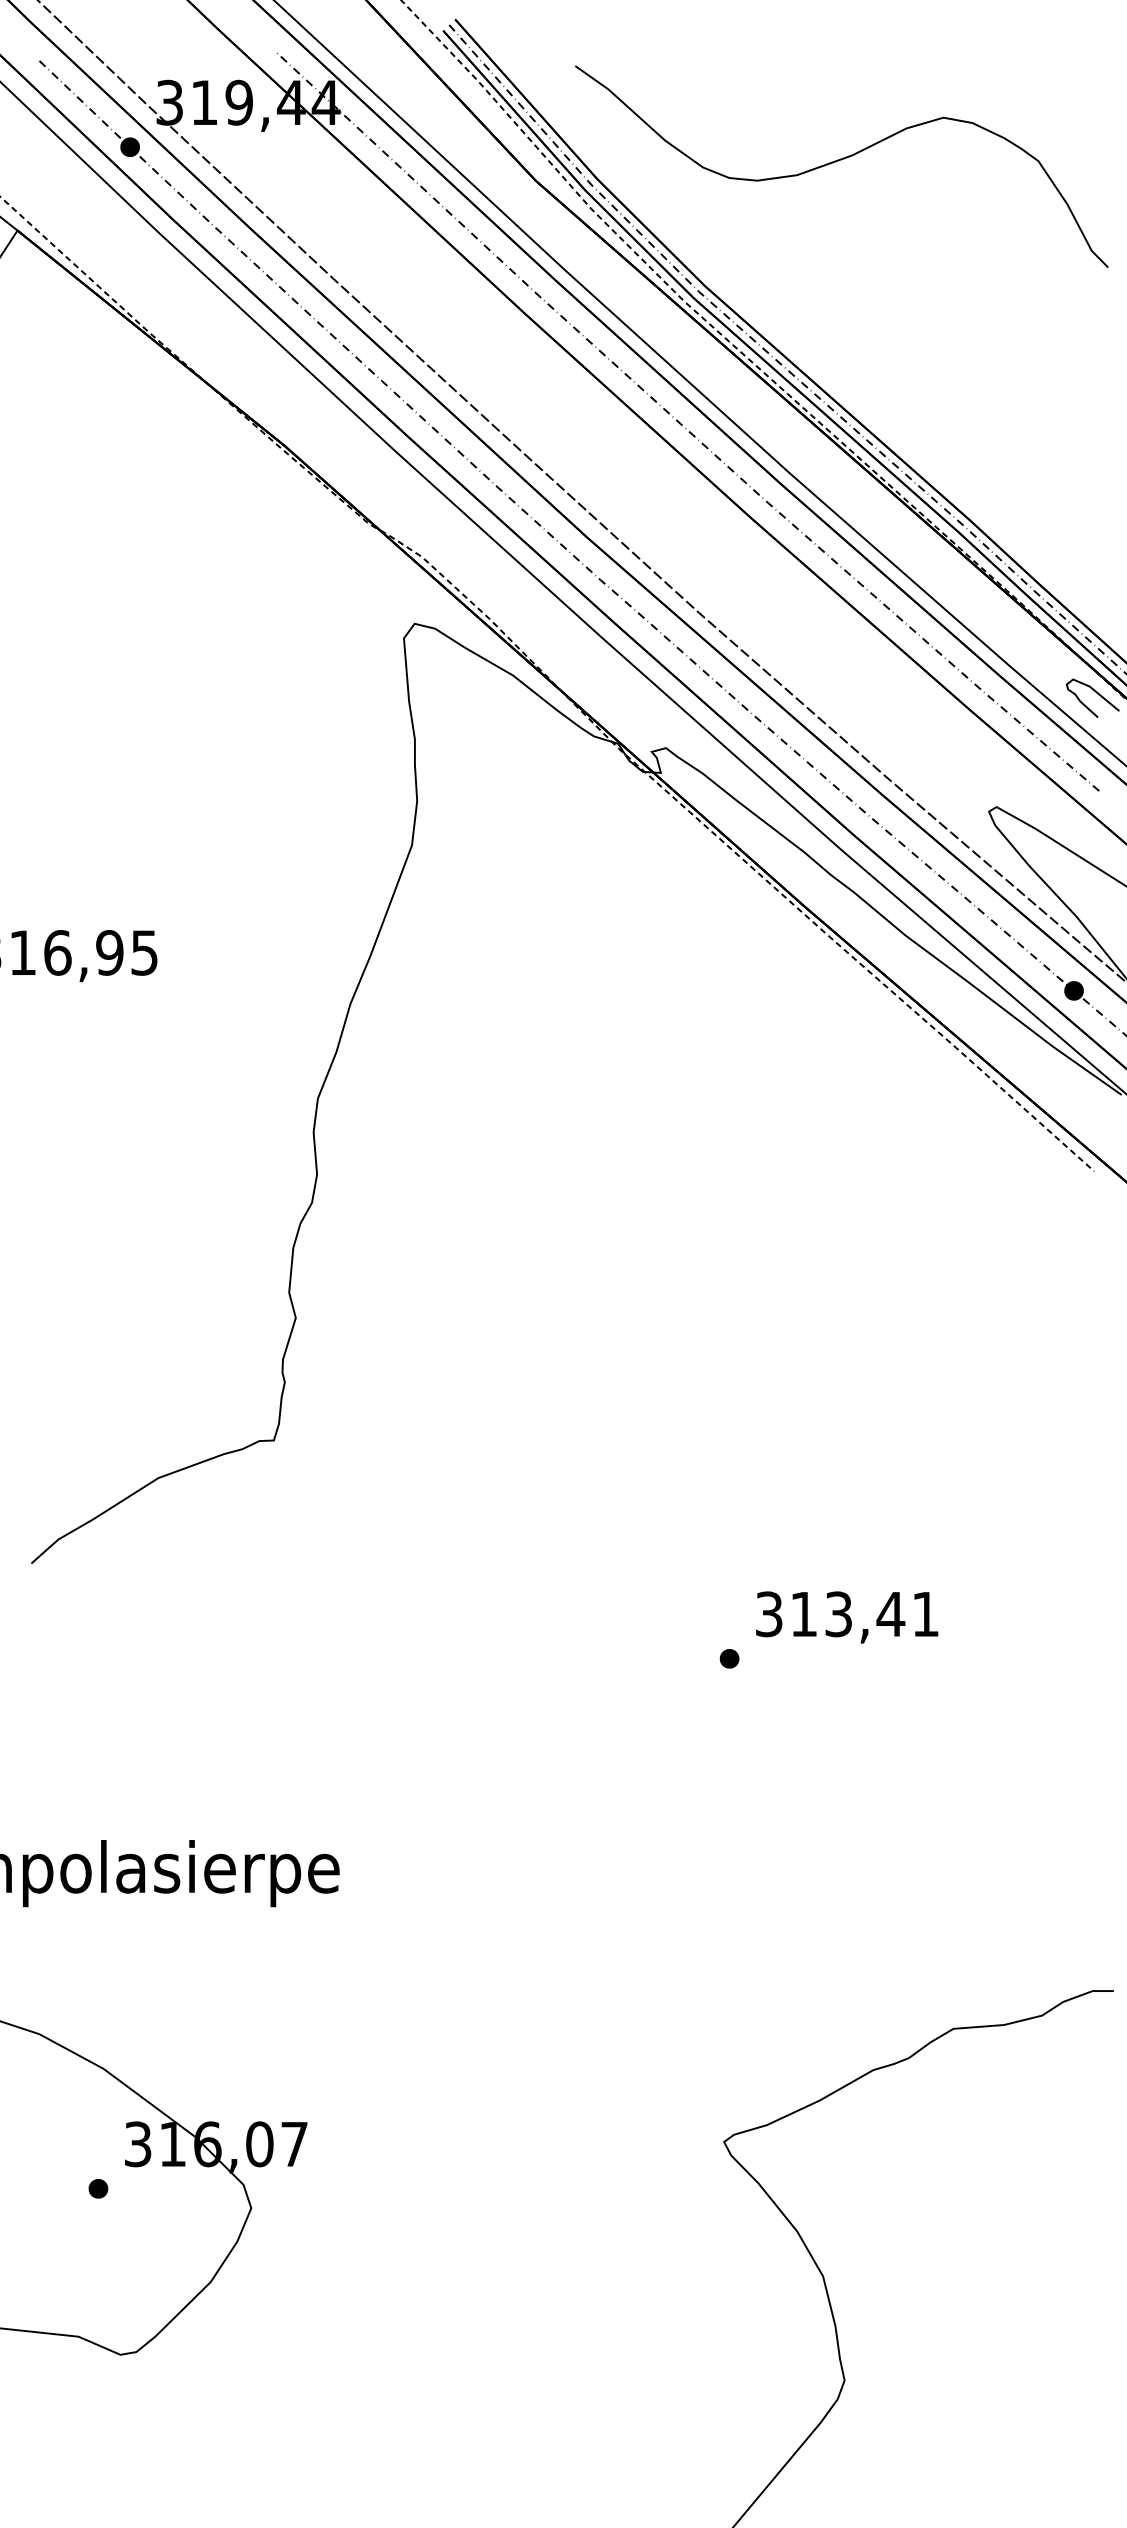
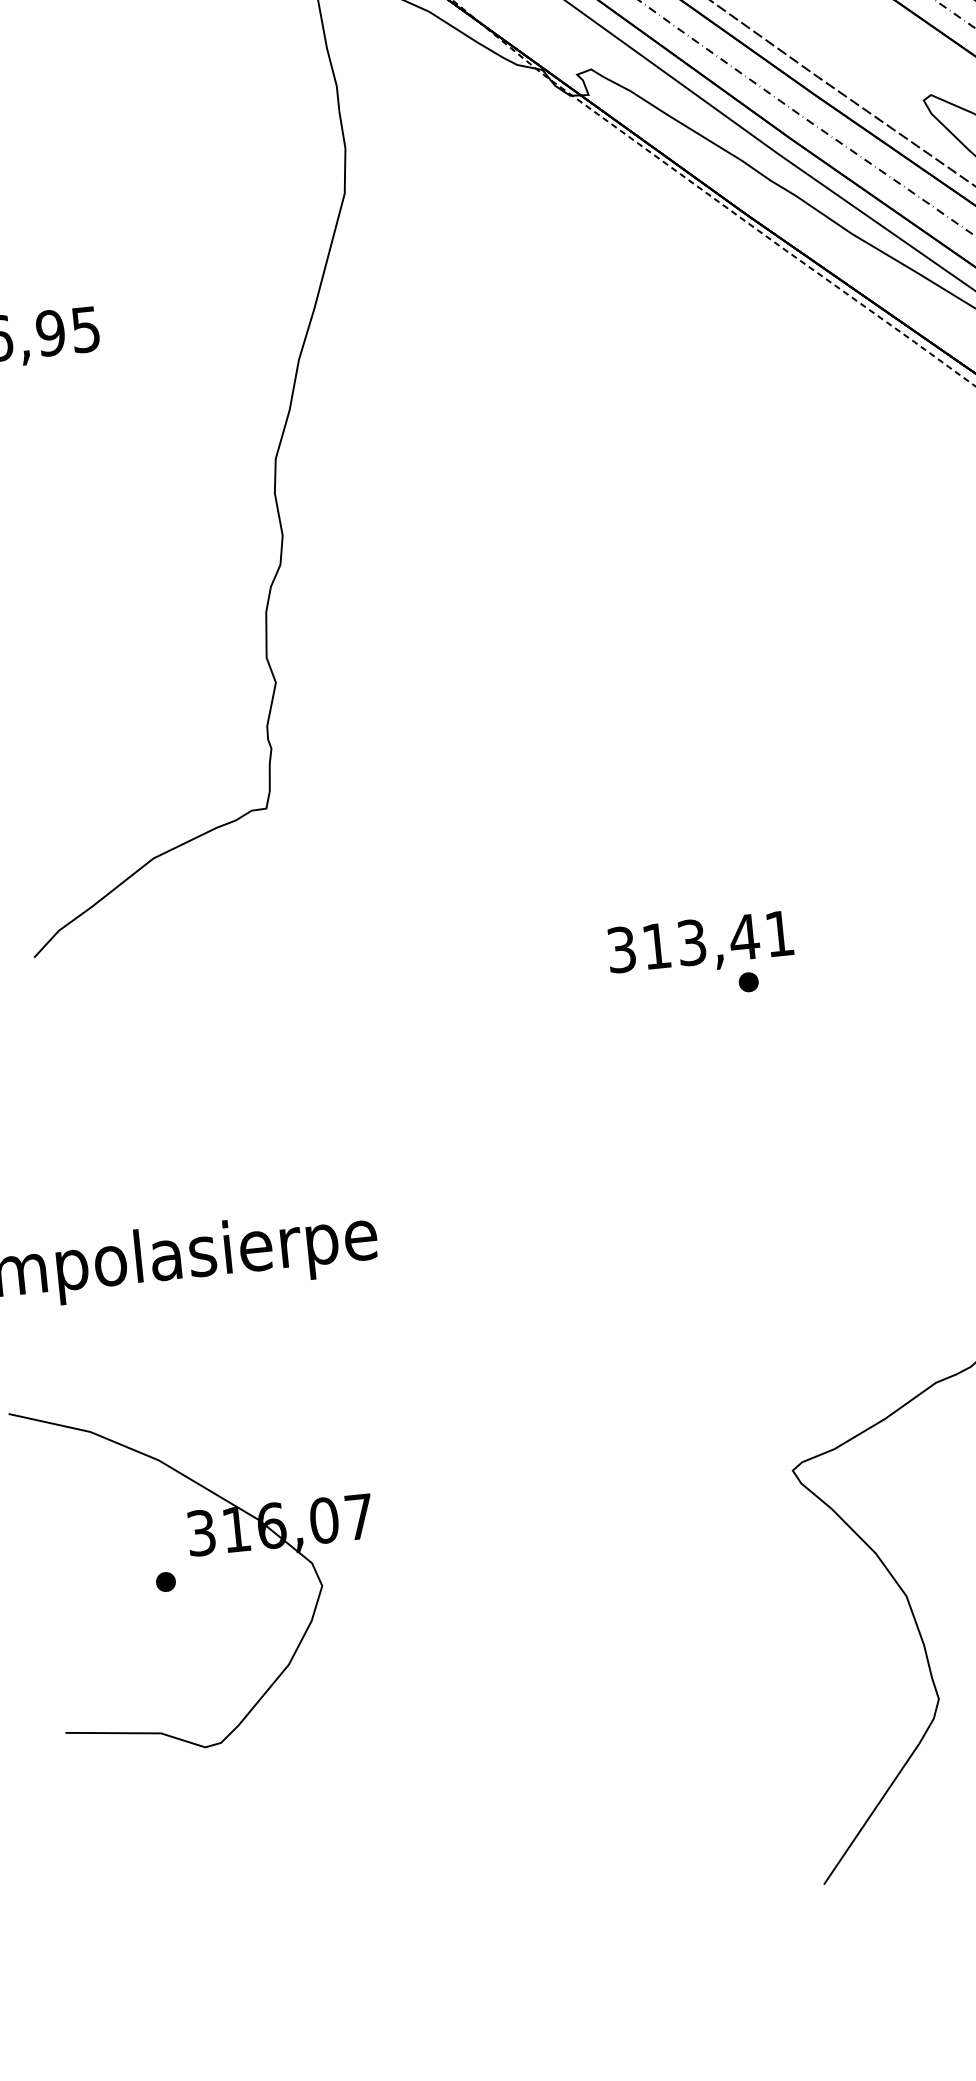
text: (847, 1617) -> (701, 944), moved

